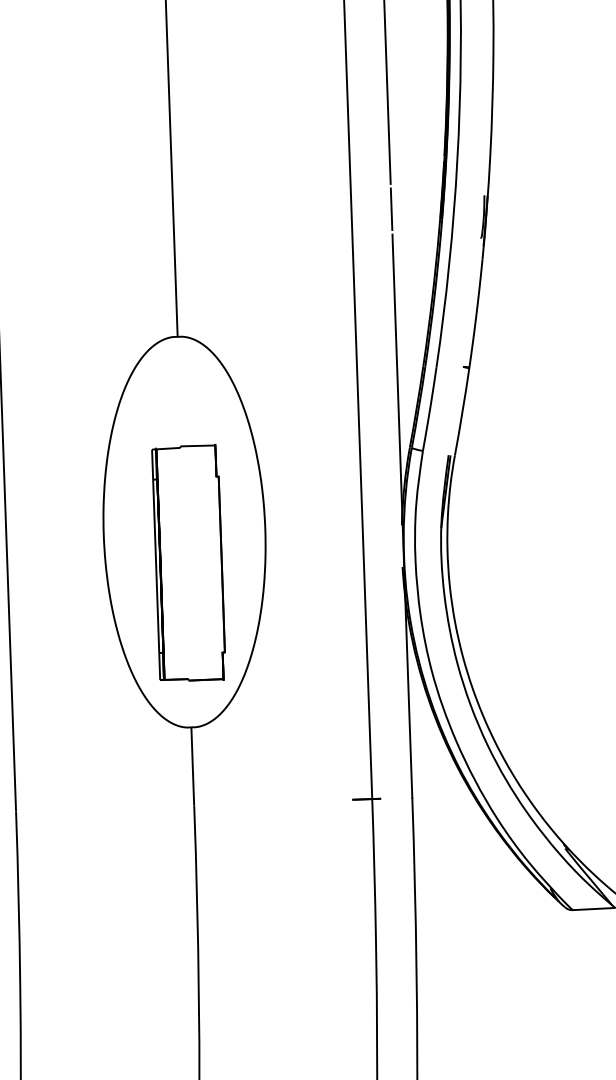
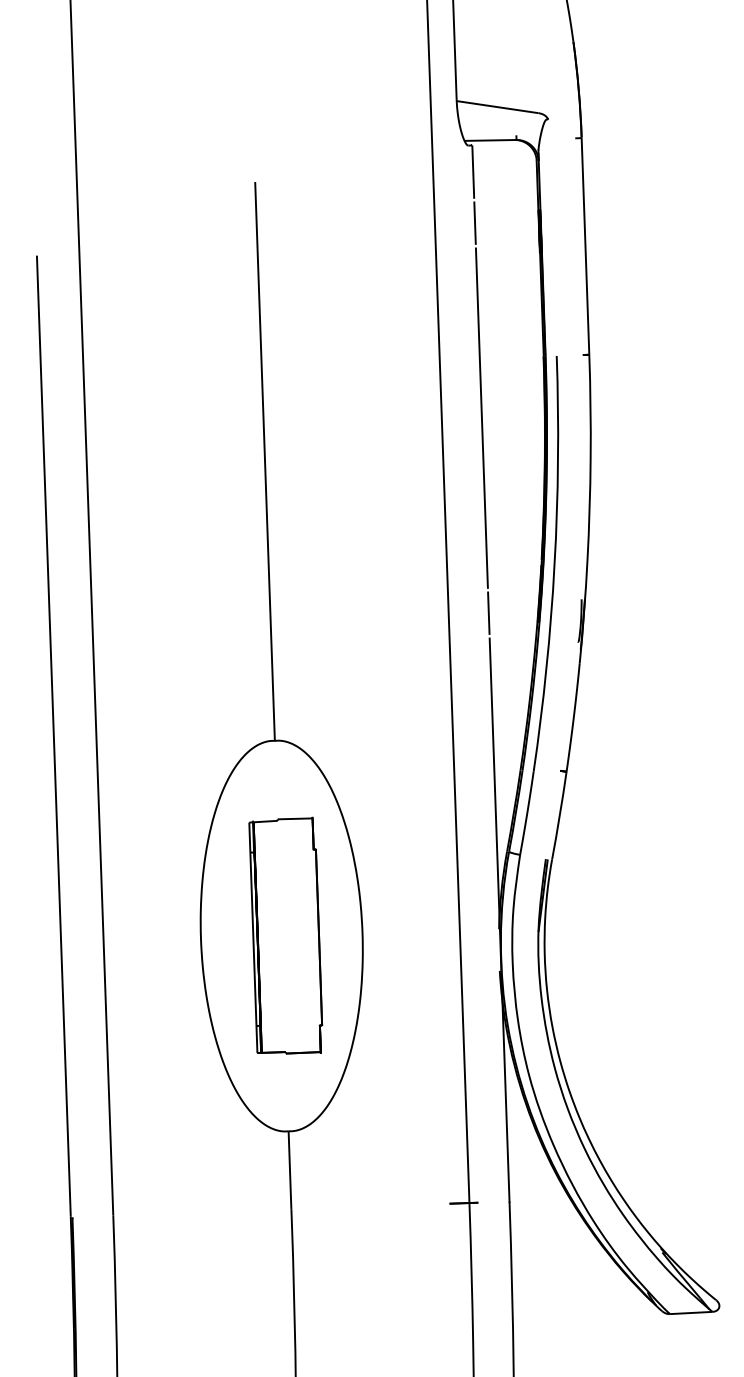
part: (188, 562) -> (285, 935), moved

